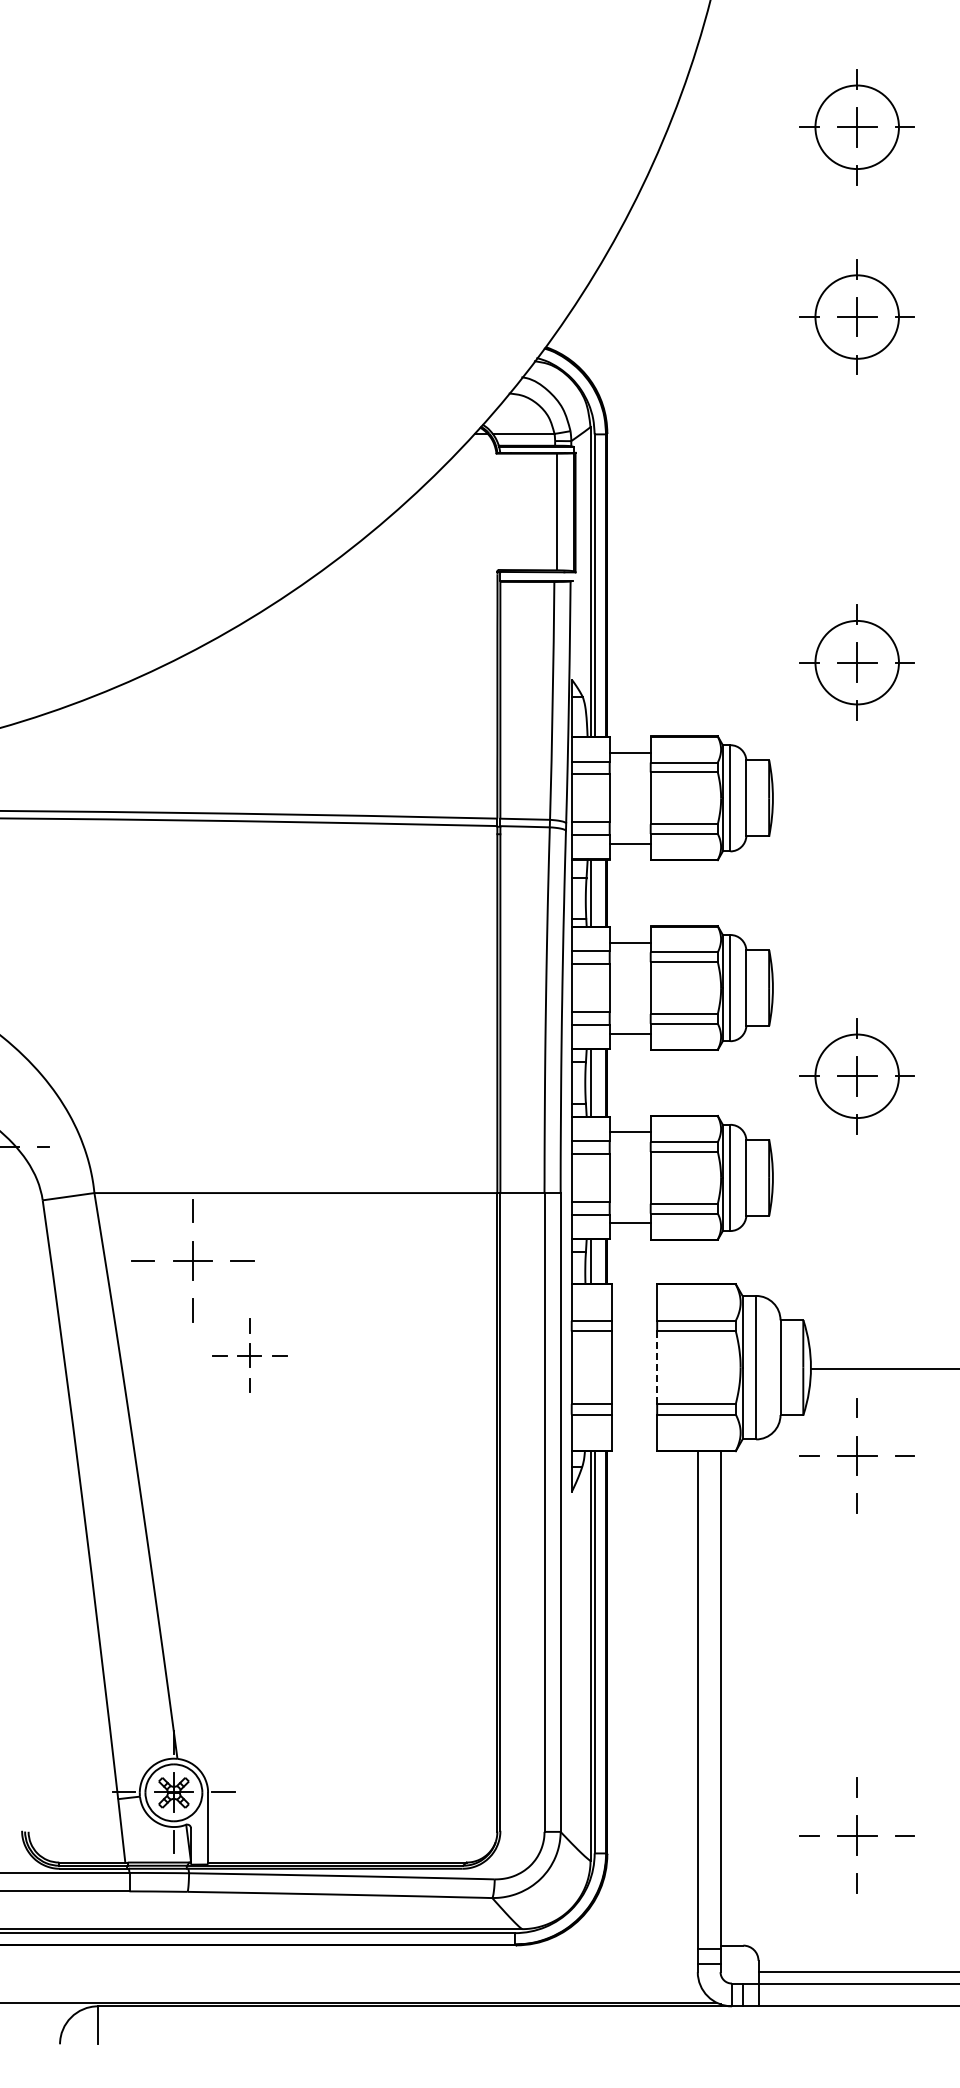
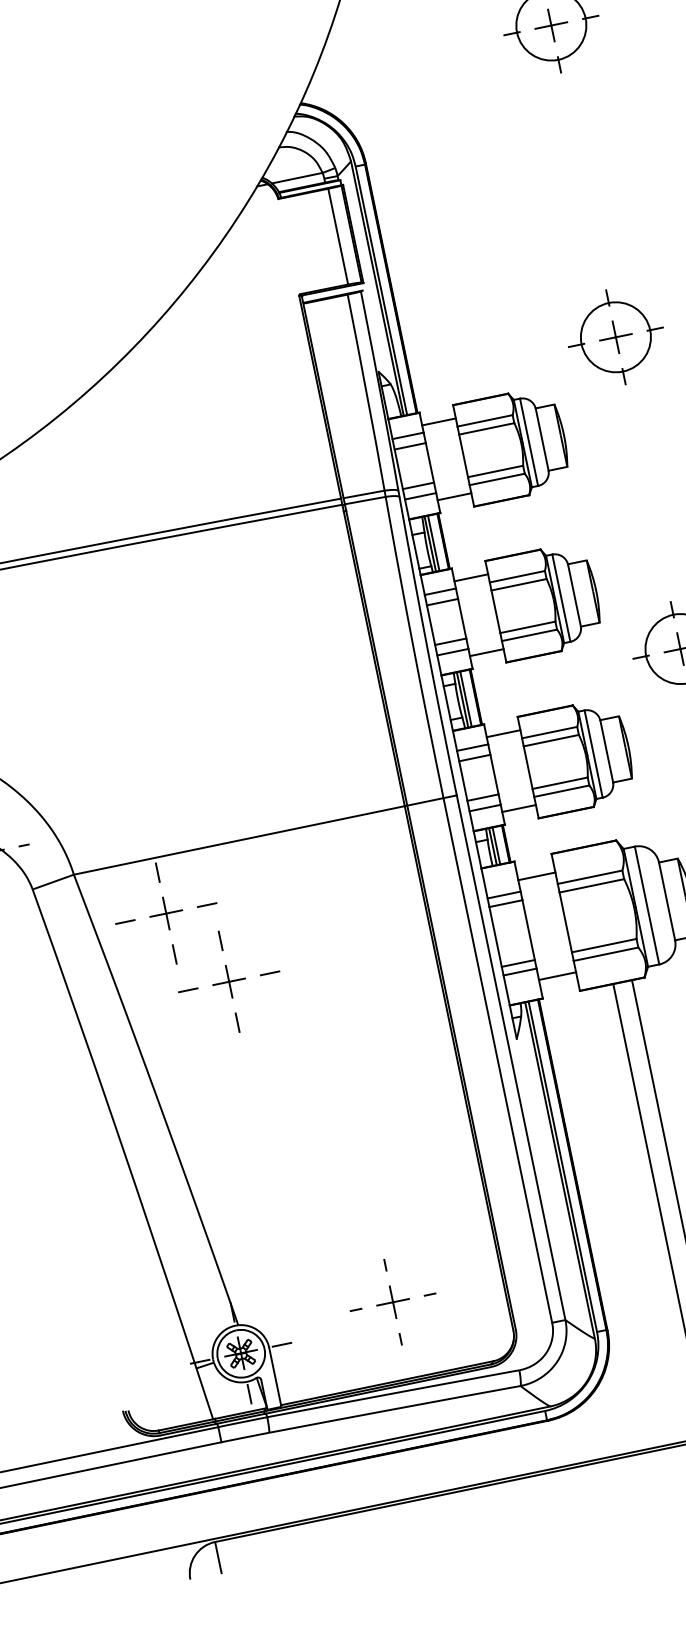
part: (856, 662) -> (615, 337), moved
line: (594, 892) -> (433, 542), added
line: (594, 1082) -> (465, 698), added
line: (594, 1261) -> (496, 845), added
line: (634, 1306) -> (536, 876), added
part: (249, 1355) -> (228, 981), size x1.67
line: (657, 1368) -> (566, 923), dashed -> solid
line: (634, 1428) -> (557, 976), added
part: (363, 1769) -> (392, 1302), added

